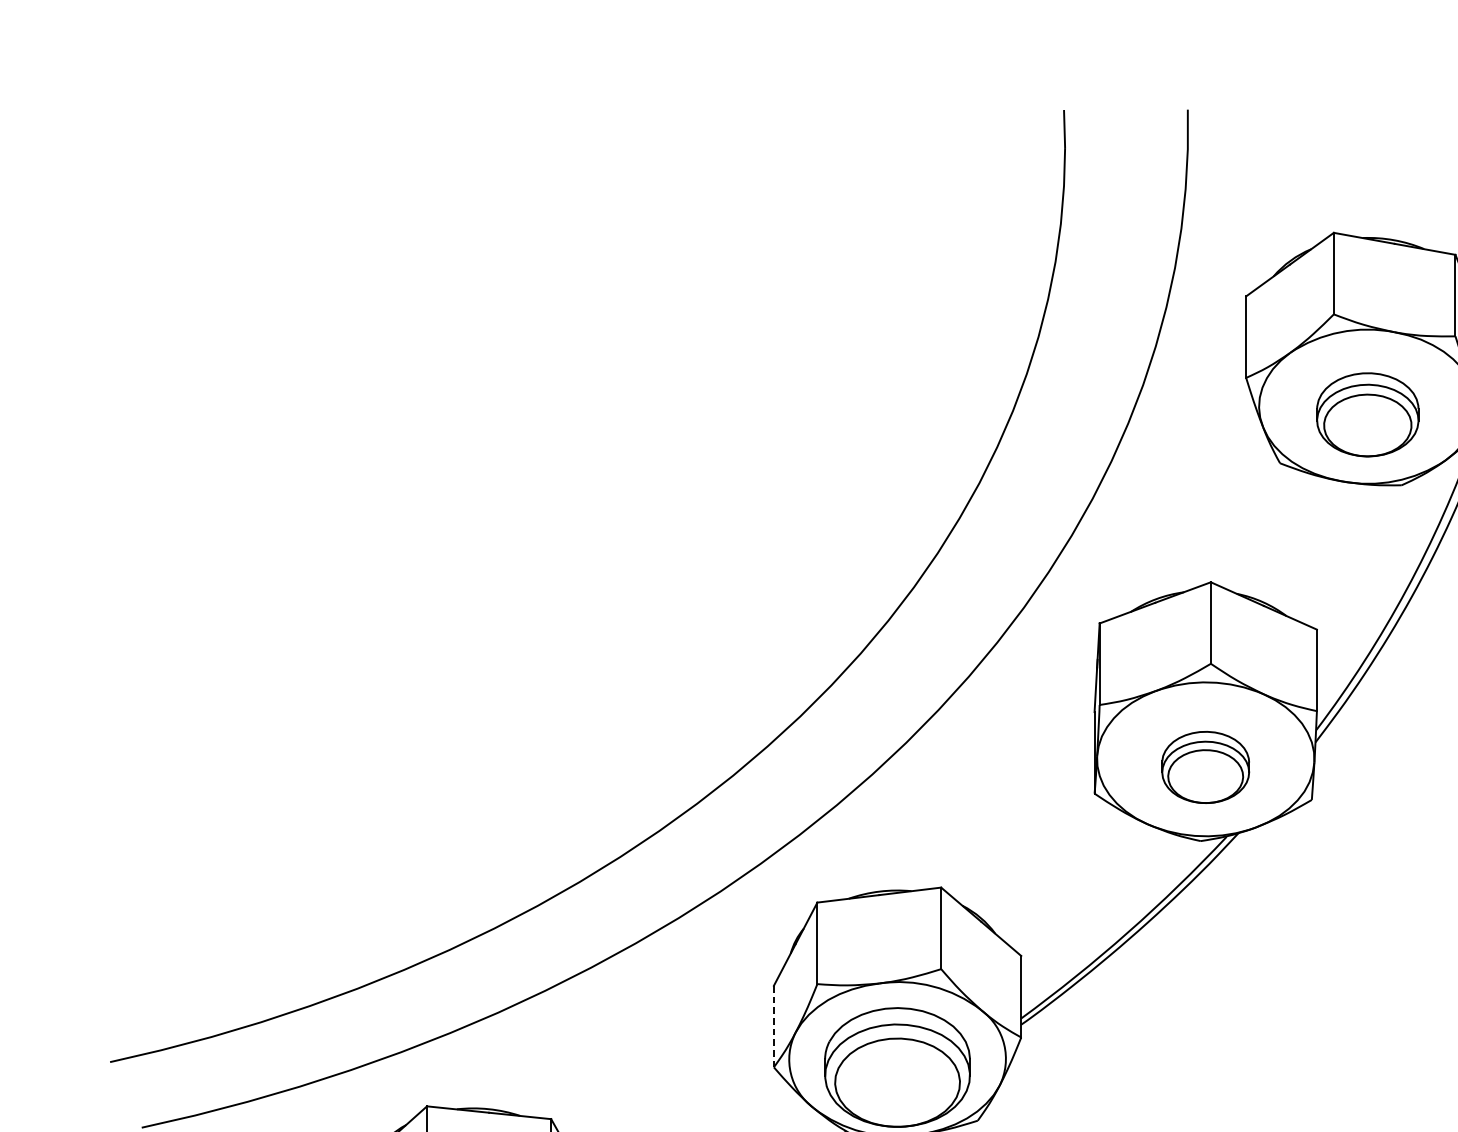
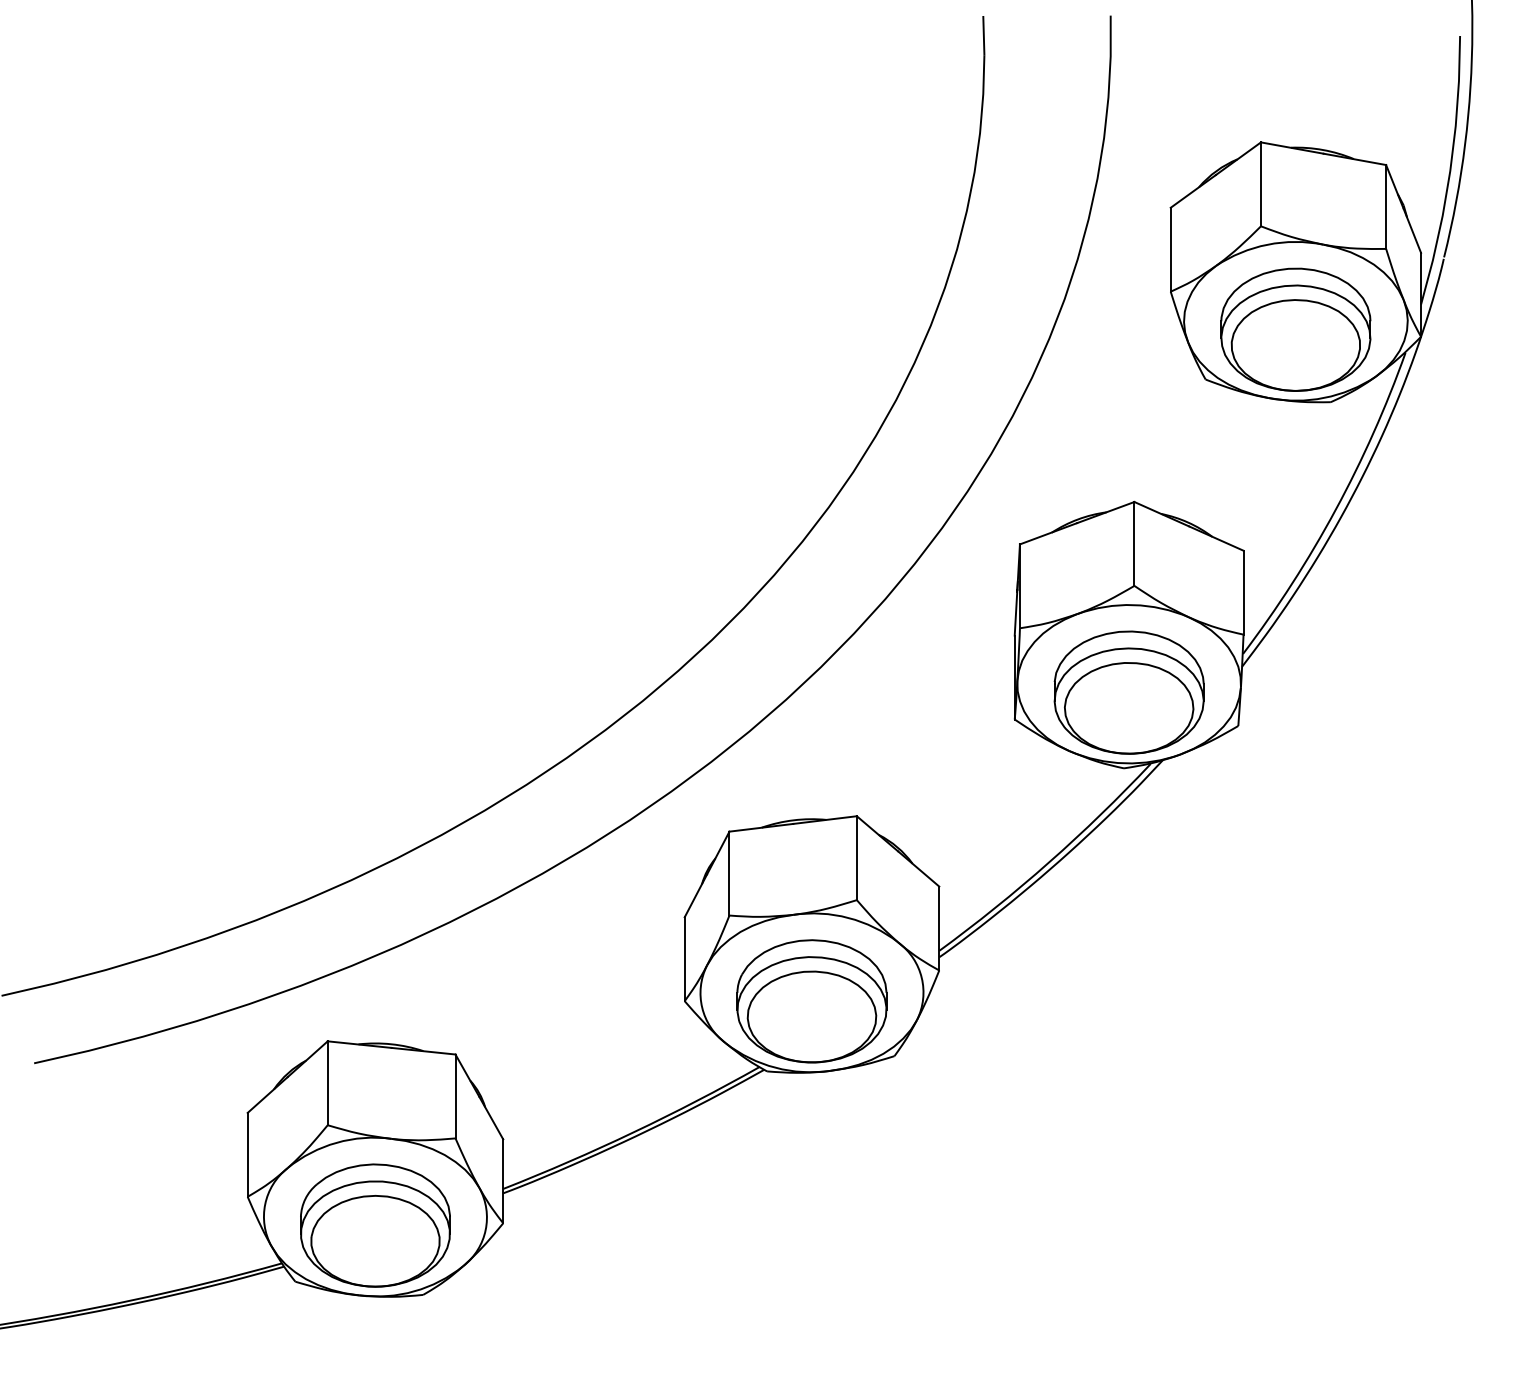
part: (1367, 414) -> (1295, 329), size x1.43
part: (1205, 767) -> (1128, 692), size x1.67
line: (773, 1026) -> (684, 959), dashed -> solid

